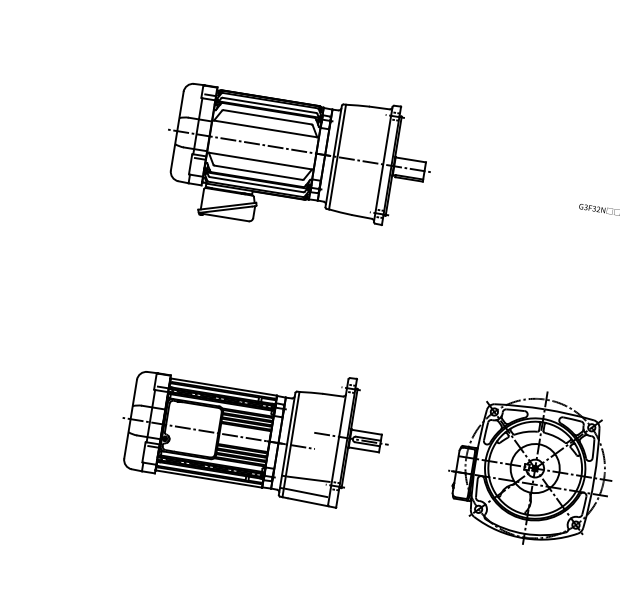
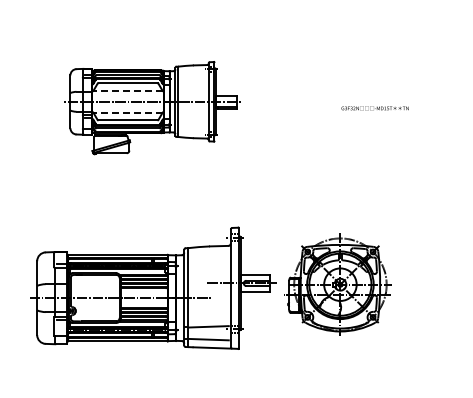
line: (266, 129) -> (128, 91), solid -> dashed
line: (261, 161) -> (128, 112), solid -> dashed
part: (256, 427) -> (153, 287), size x1.4

